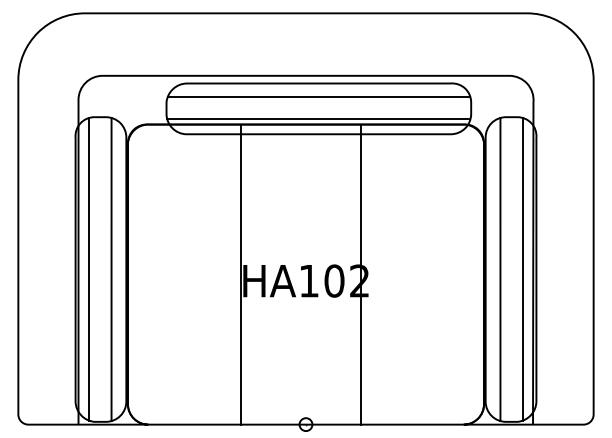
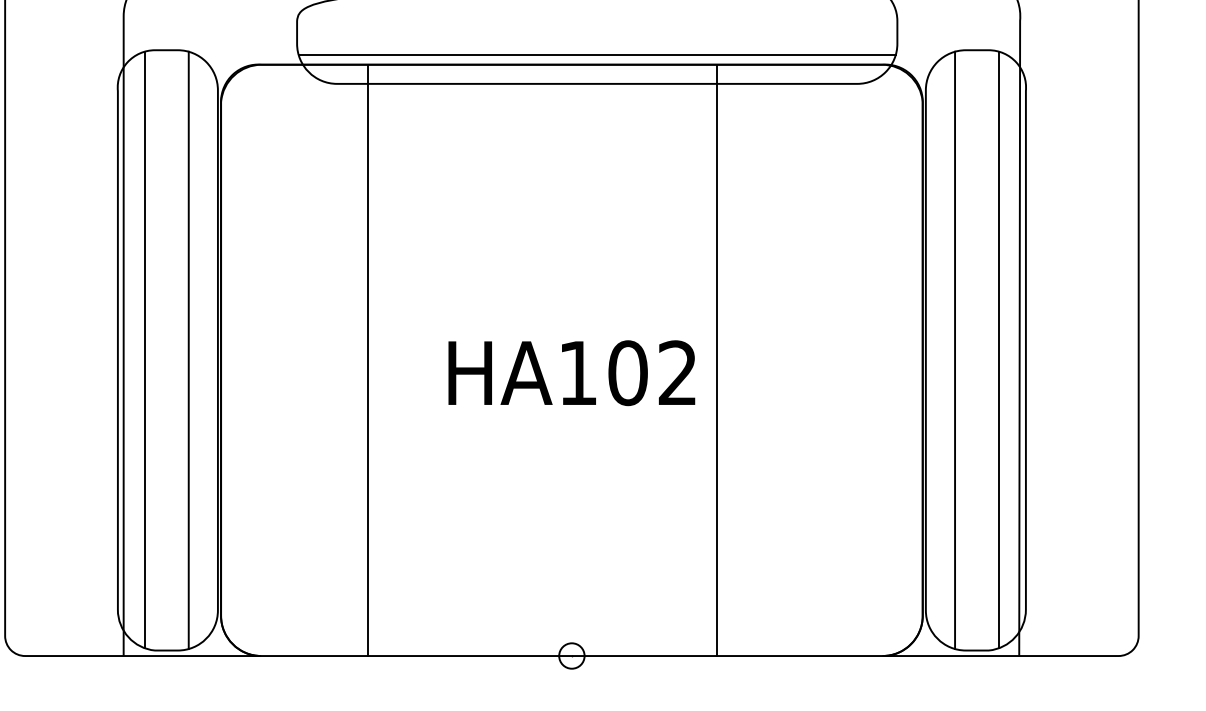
line: (318, 97) -> (596, 11), removed
line: (241, 274) -> (367, 360), moved
line: (360, 274) -> (716, 360), moved

